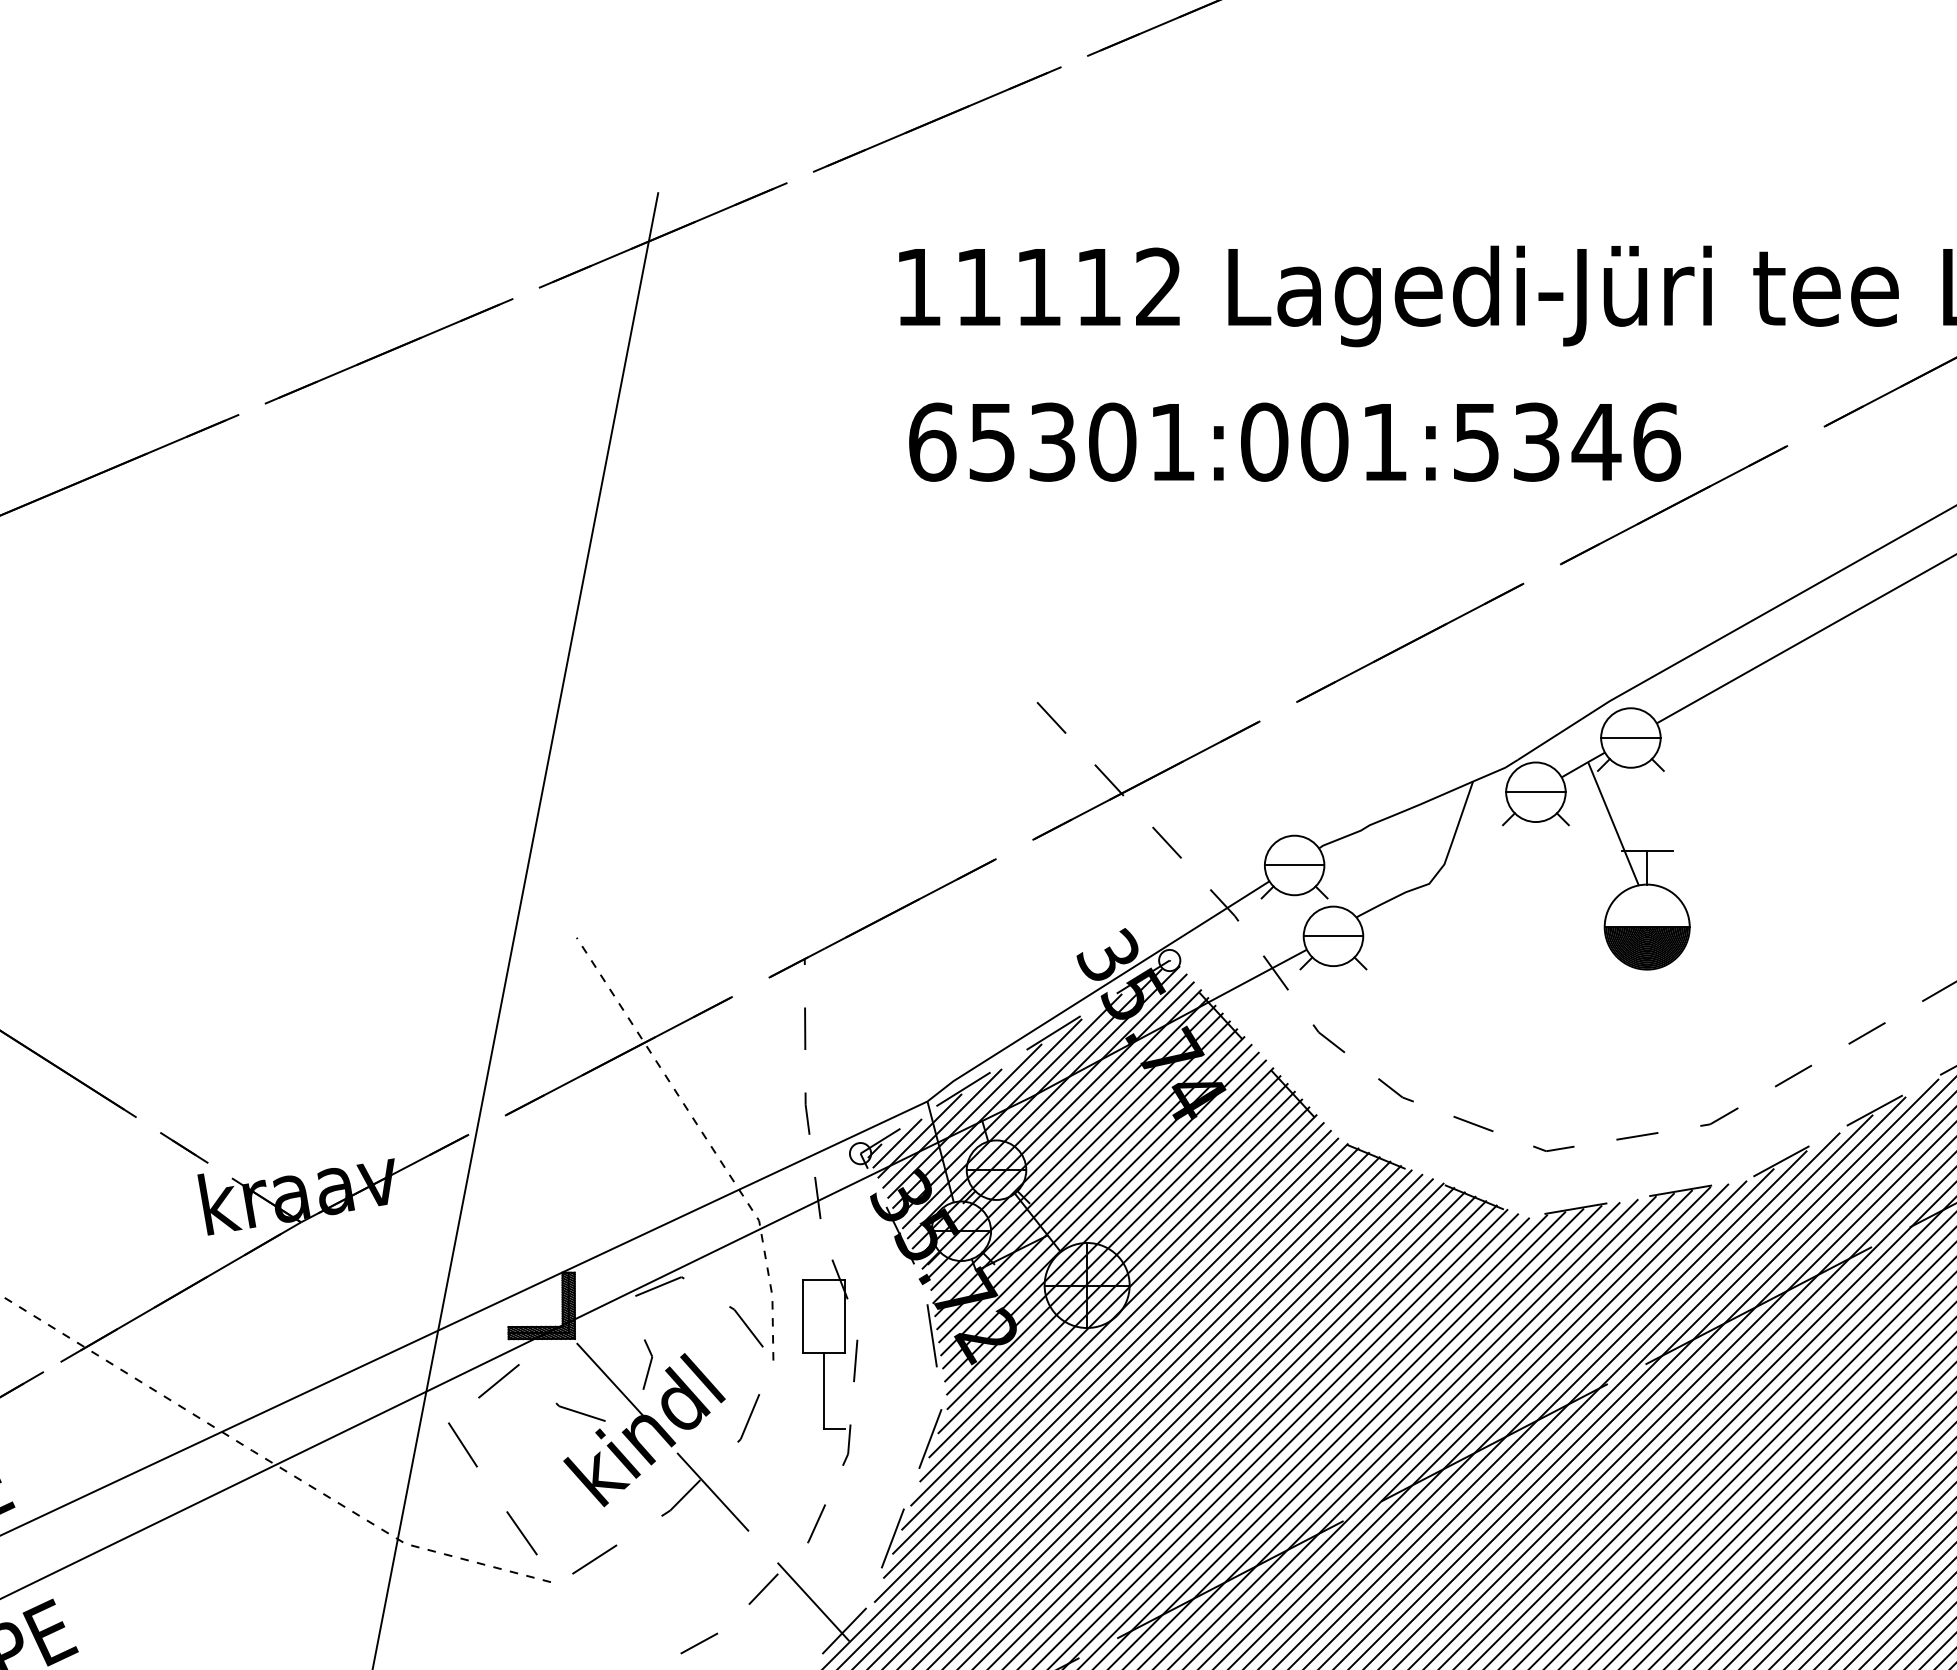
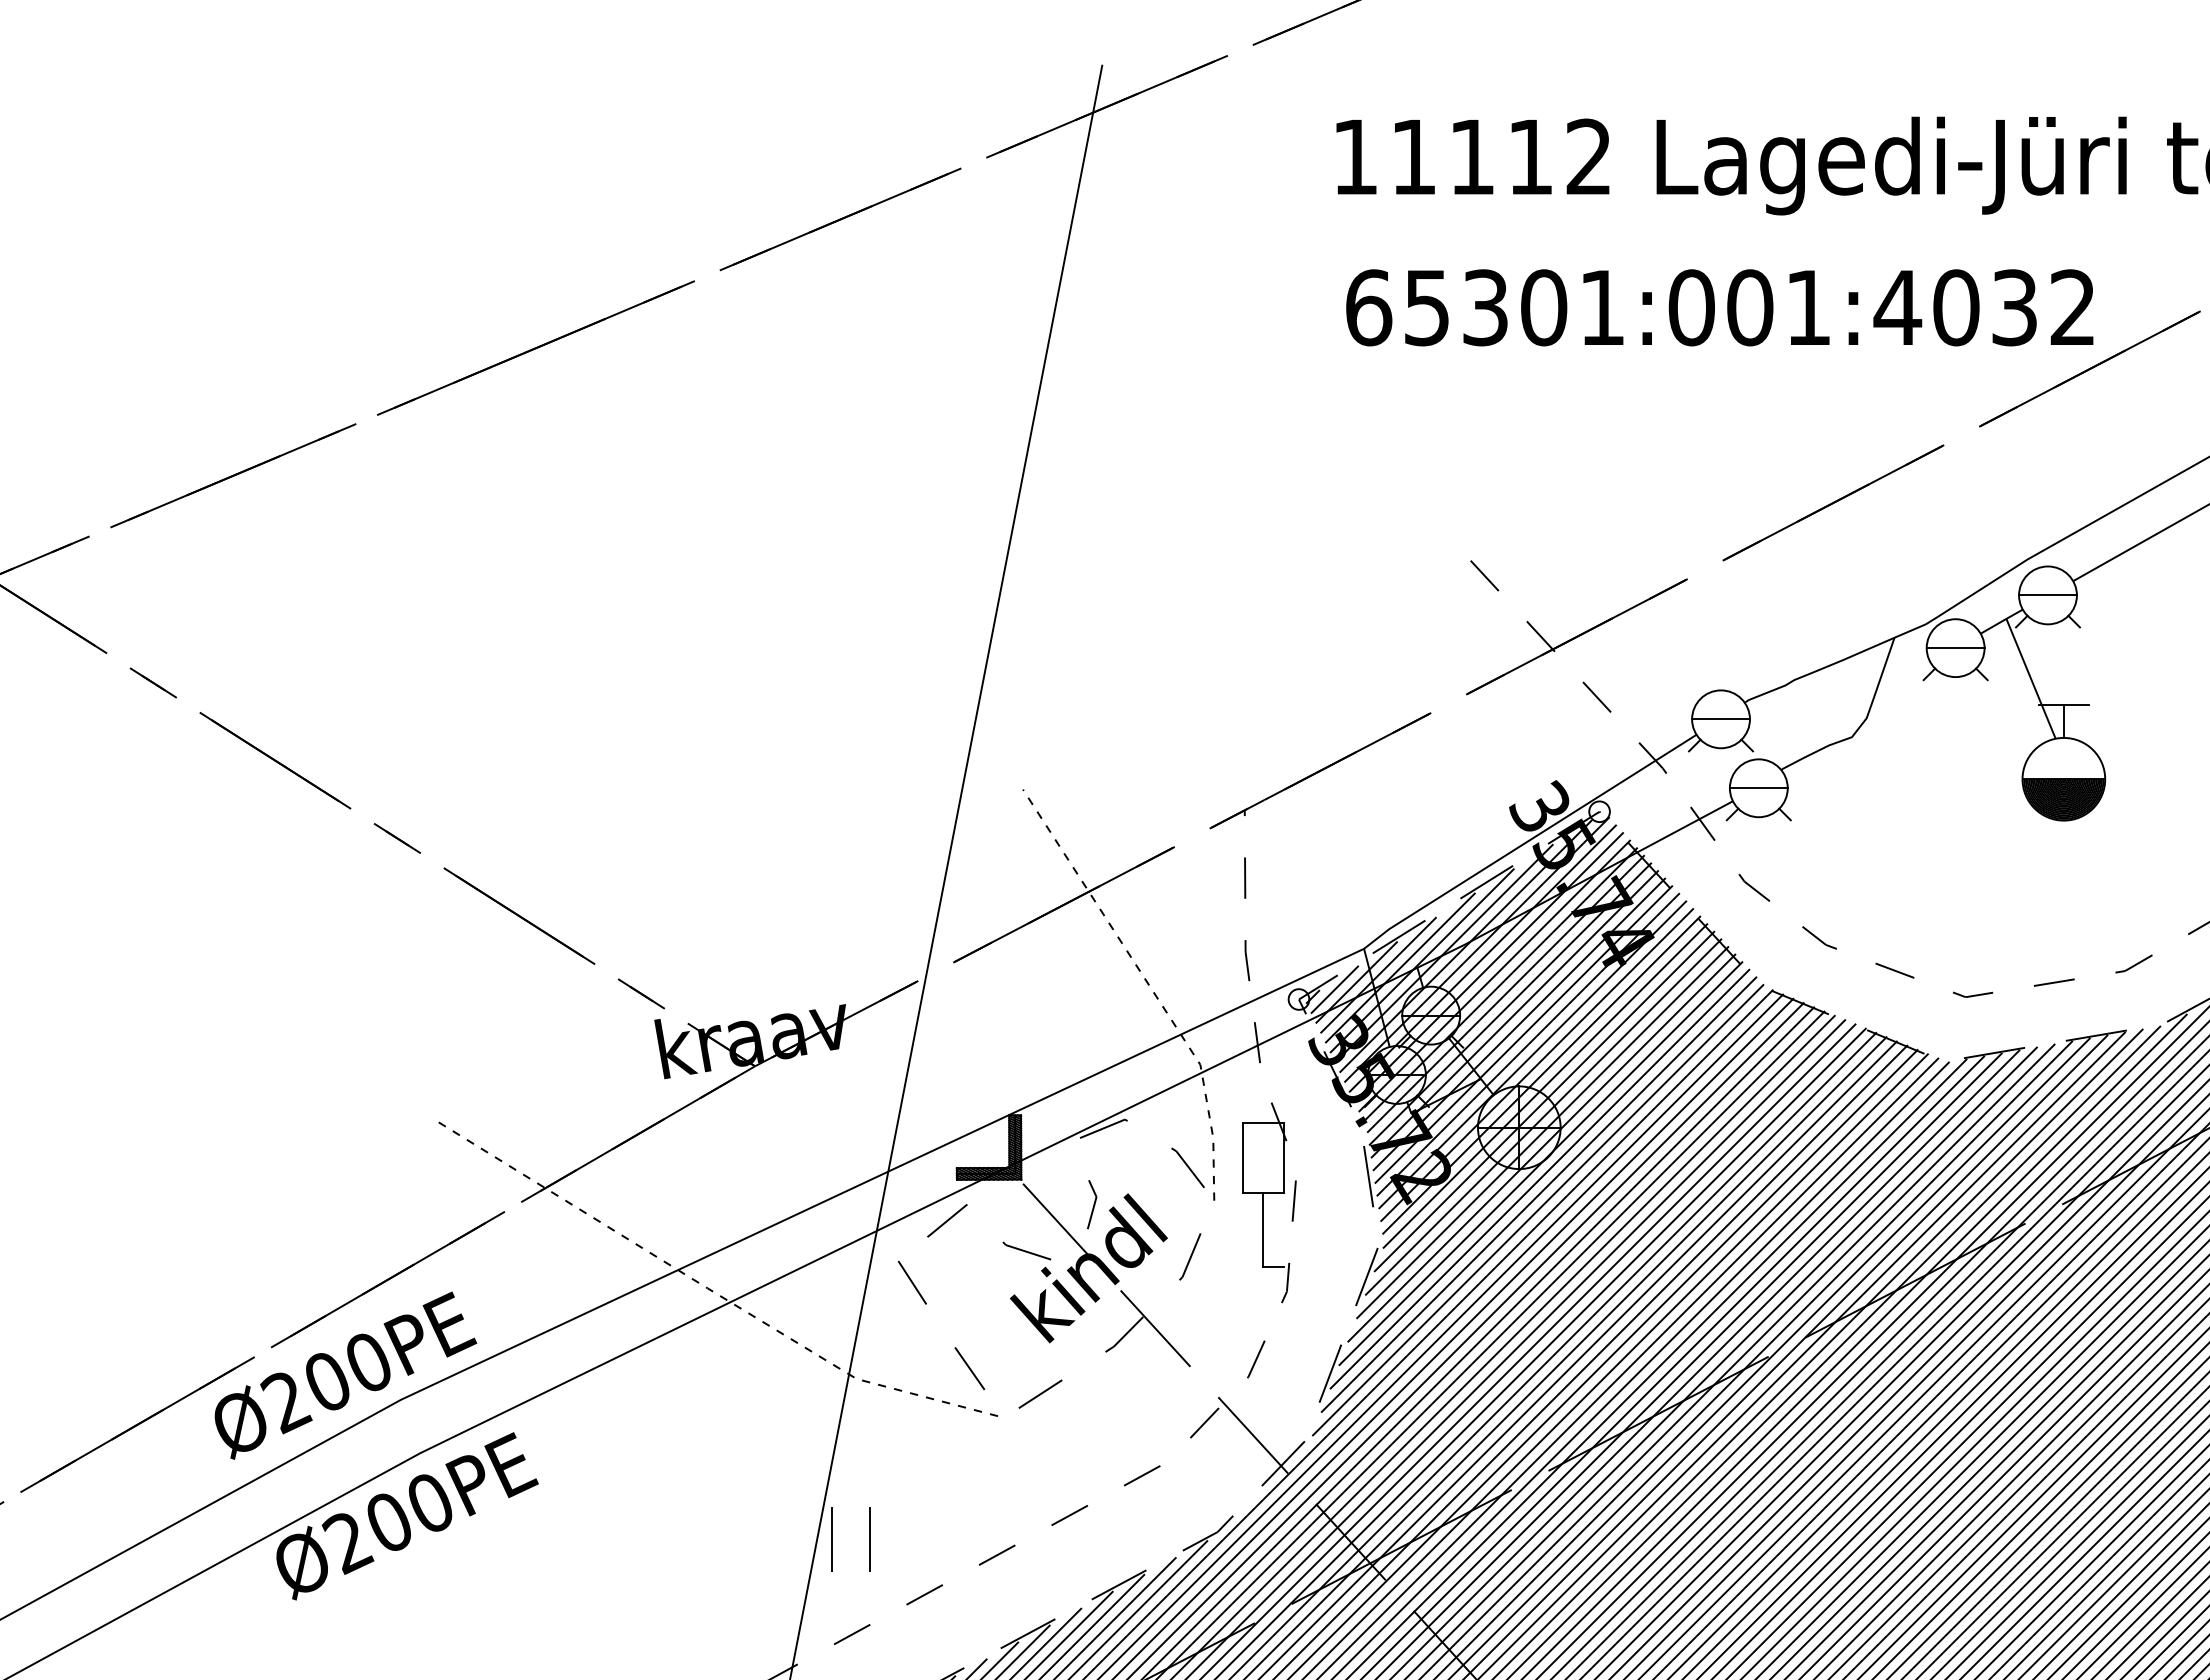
text: (1565, 441) -> (1984, 307), 65301:001:5346 -> 65301:001:4032

